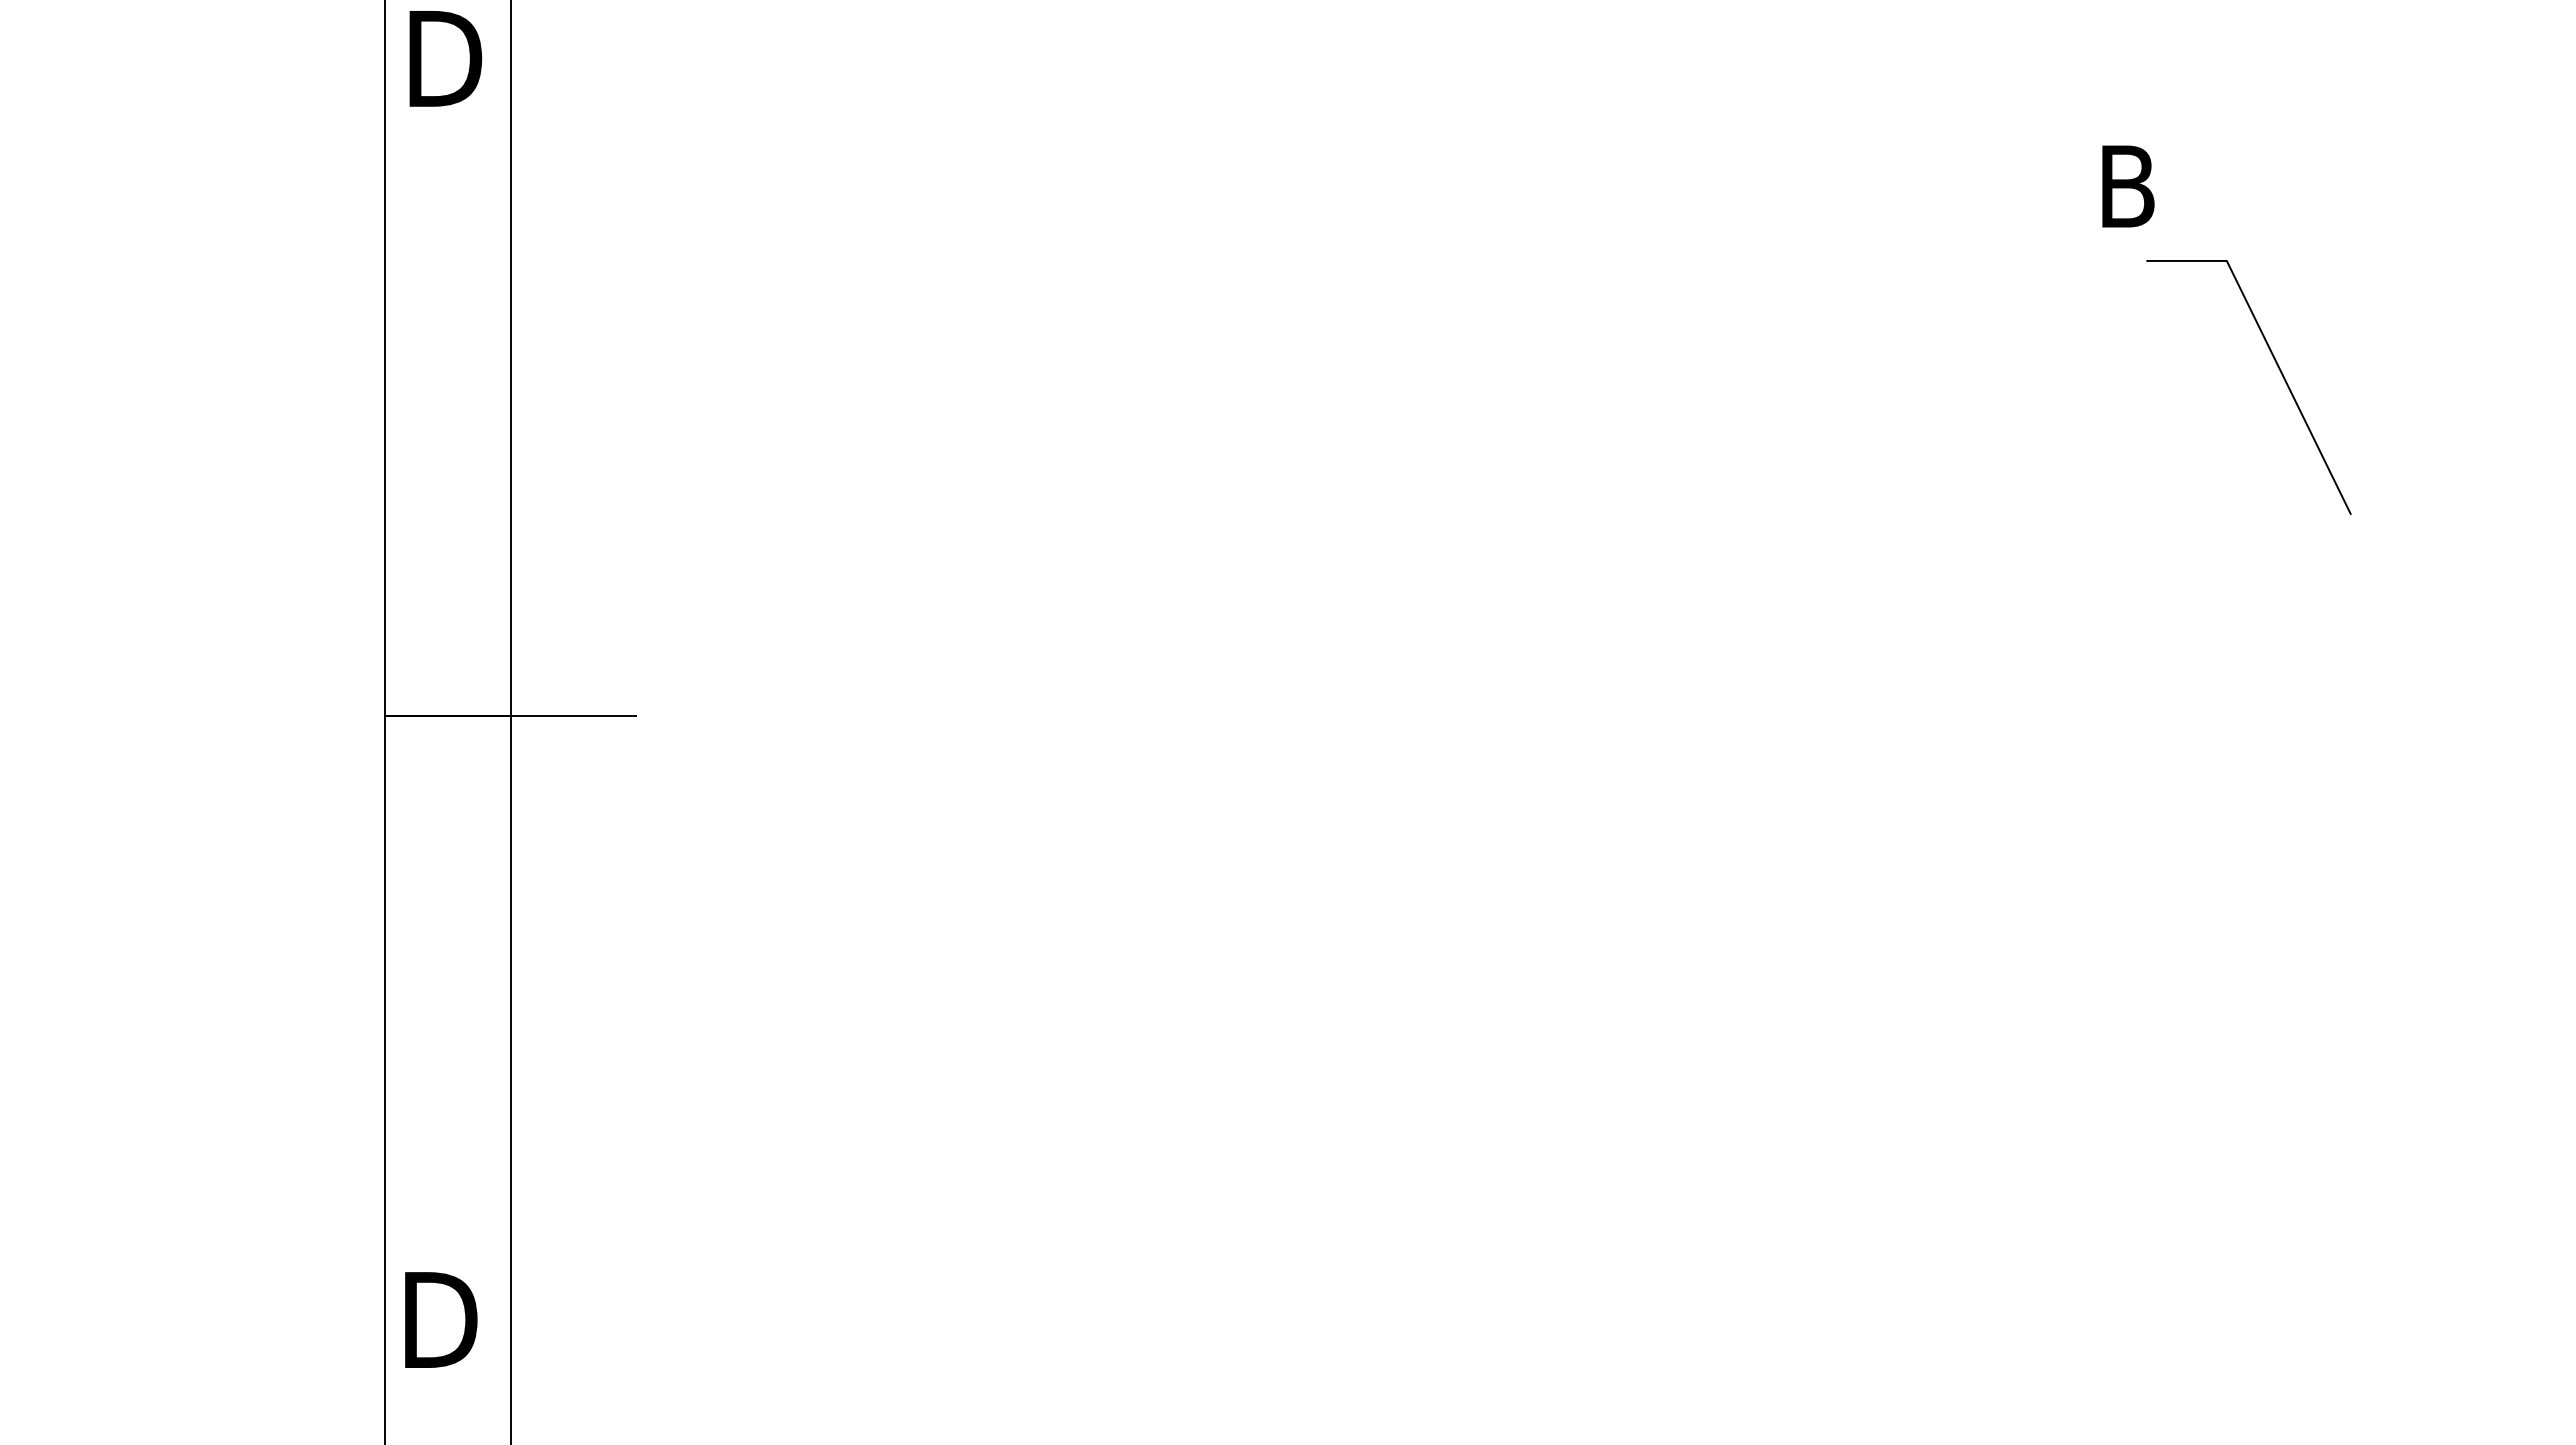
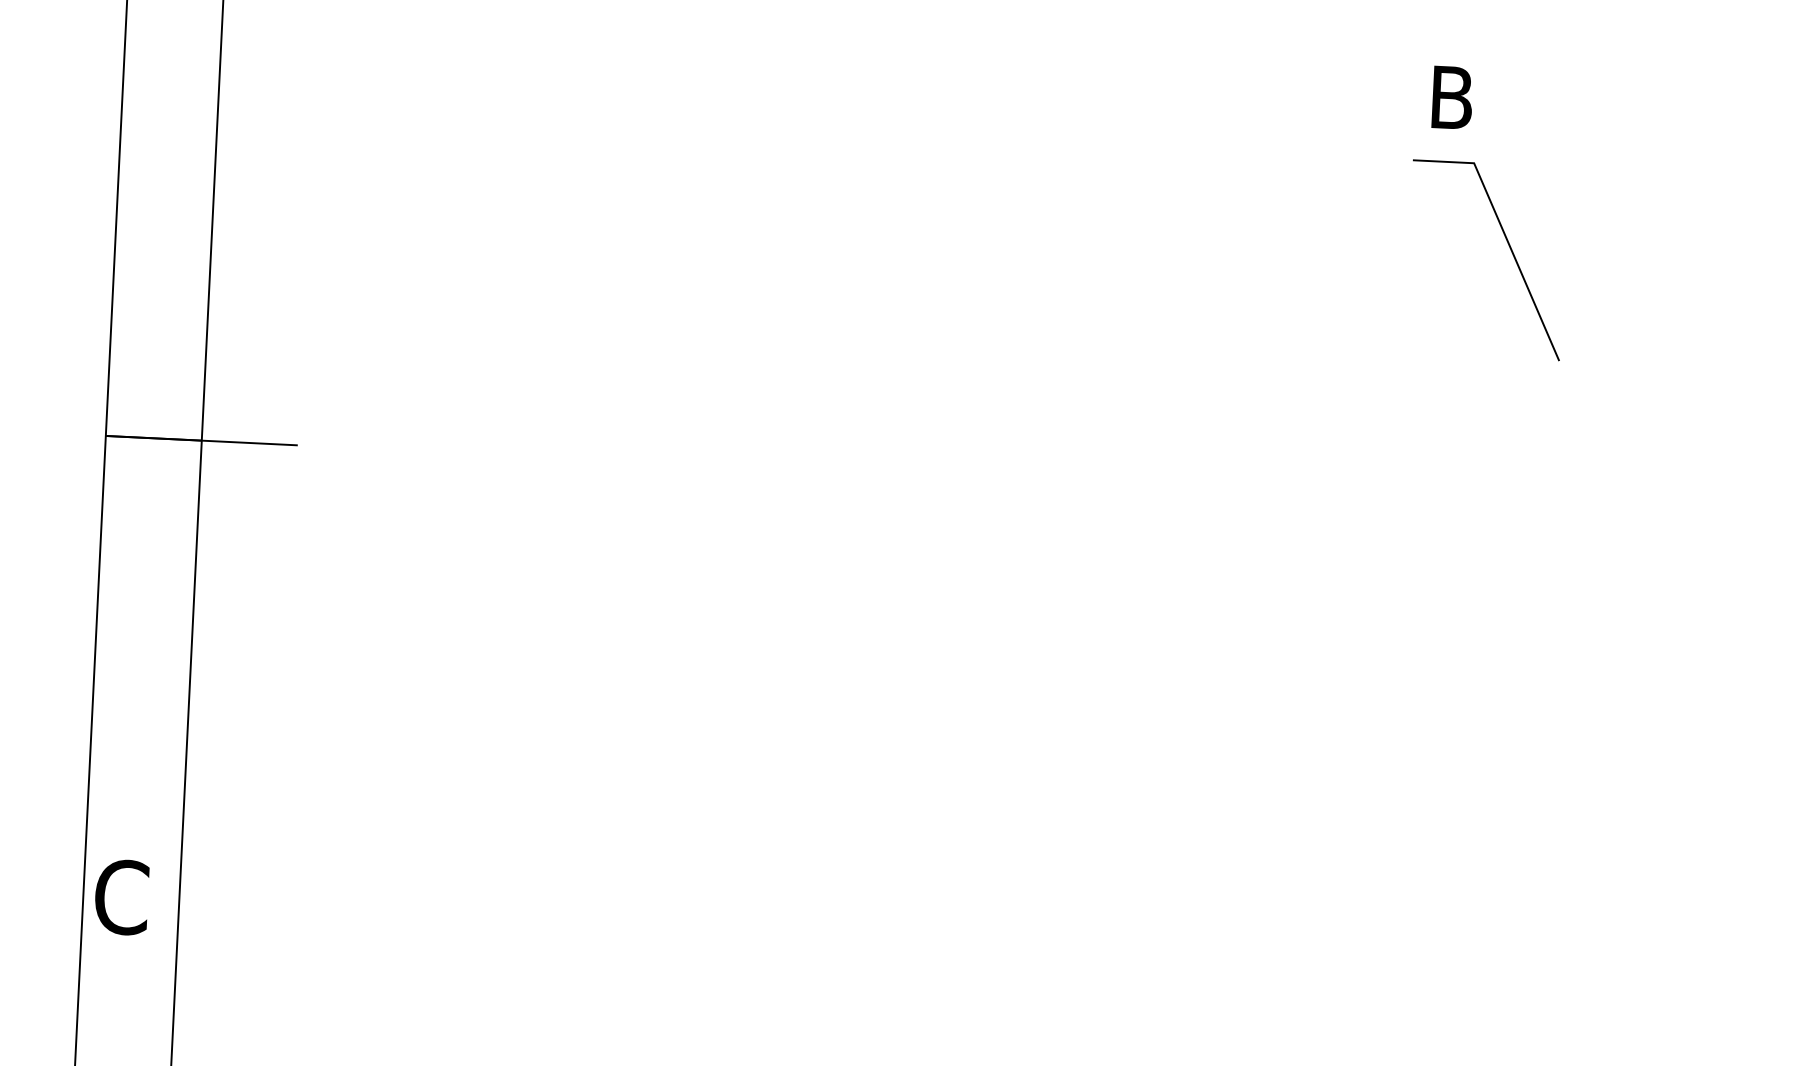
line: (2279, 371) -> (1510, 249), moved
text: (438, 1319) -> (124, 897), D -> C

